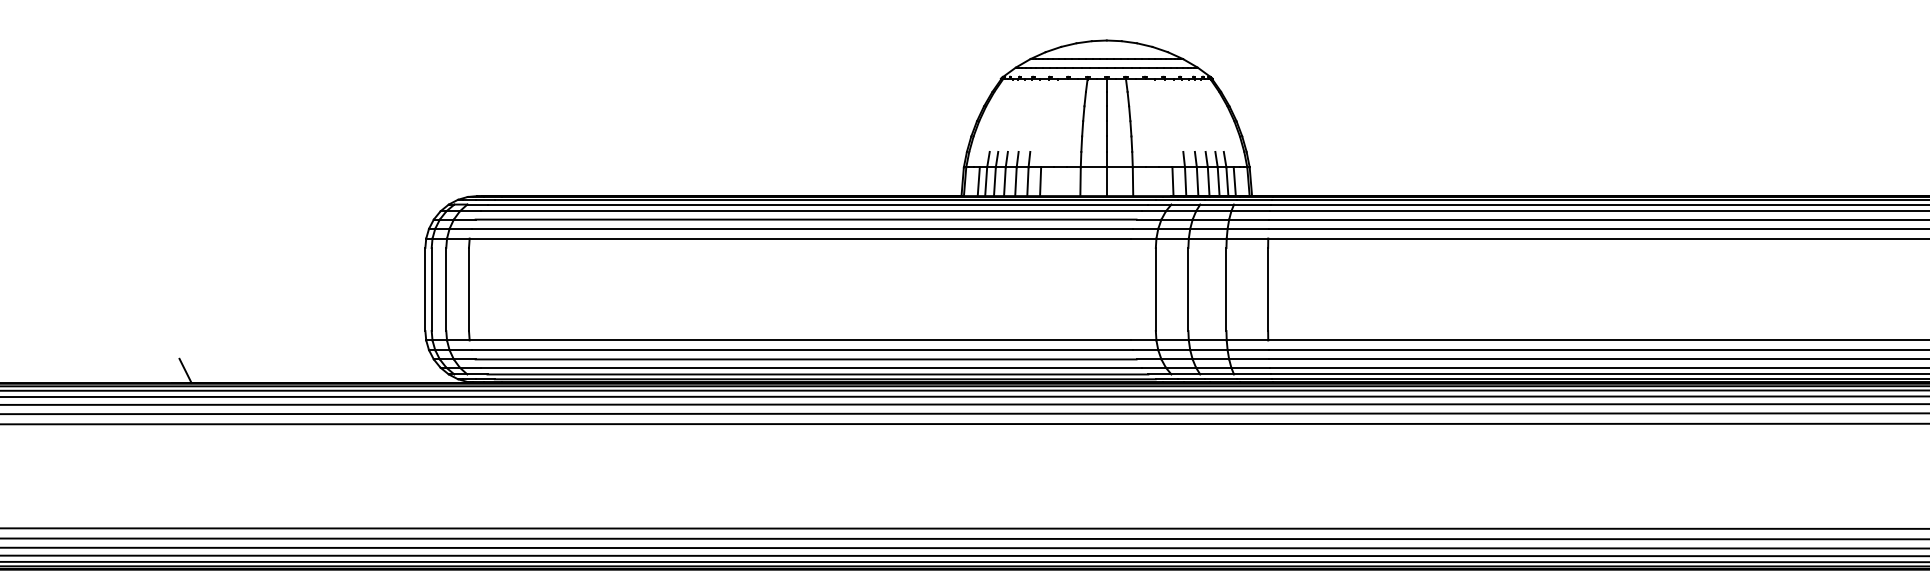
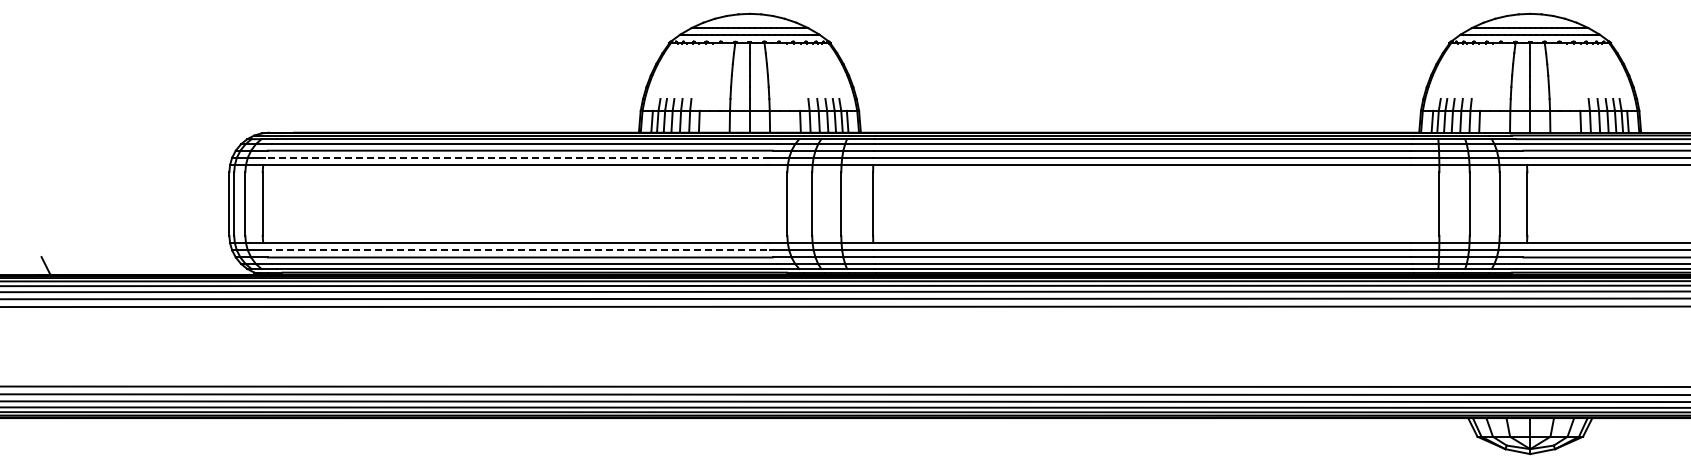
line: (801, 228) -> (516, 157), solid -> dashed
line: (802, 350) -> (517, 250), solid -> dashed

